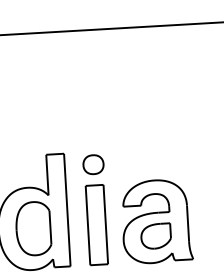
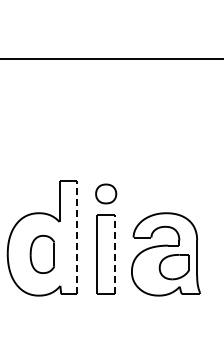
line: (67, 209) -> (77, 237), solid -> dashed
line: (106, 224) -> (115, 254), solid -> dashed
part: (33, 228) -> (42, 254), size x0.7
part: (155, 236) -> (173, 267), moved

